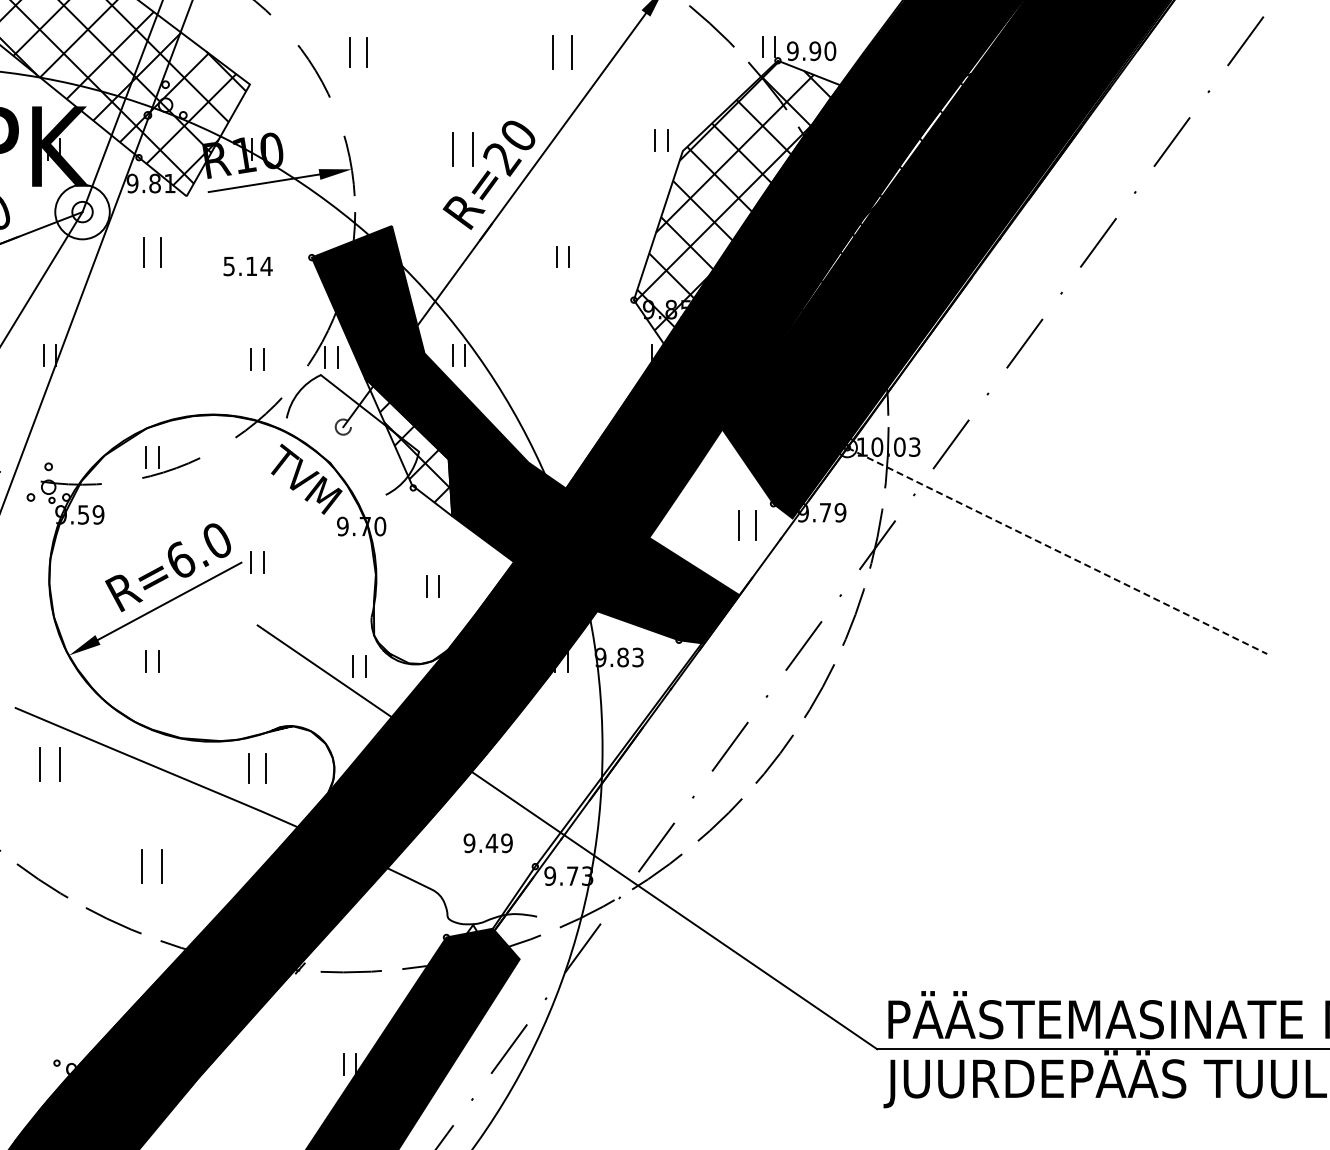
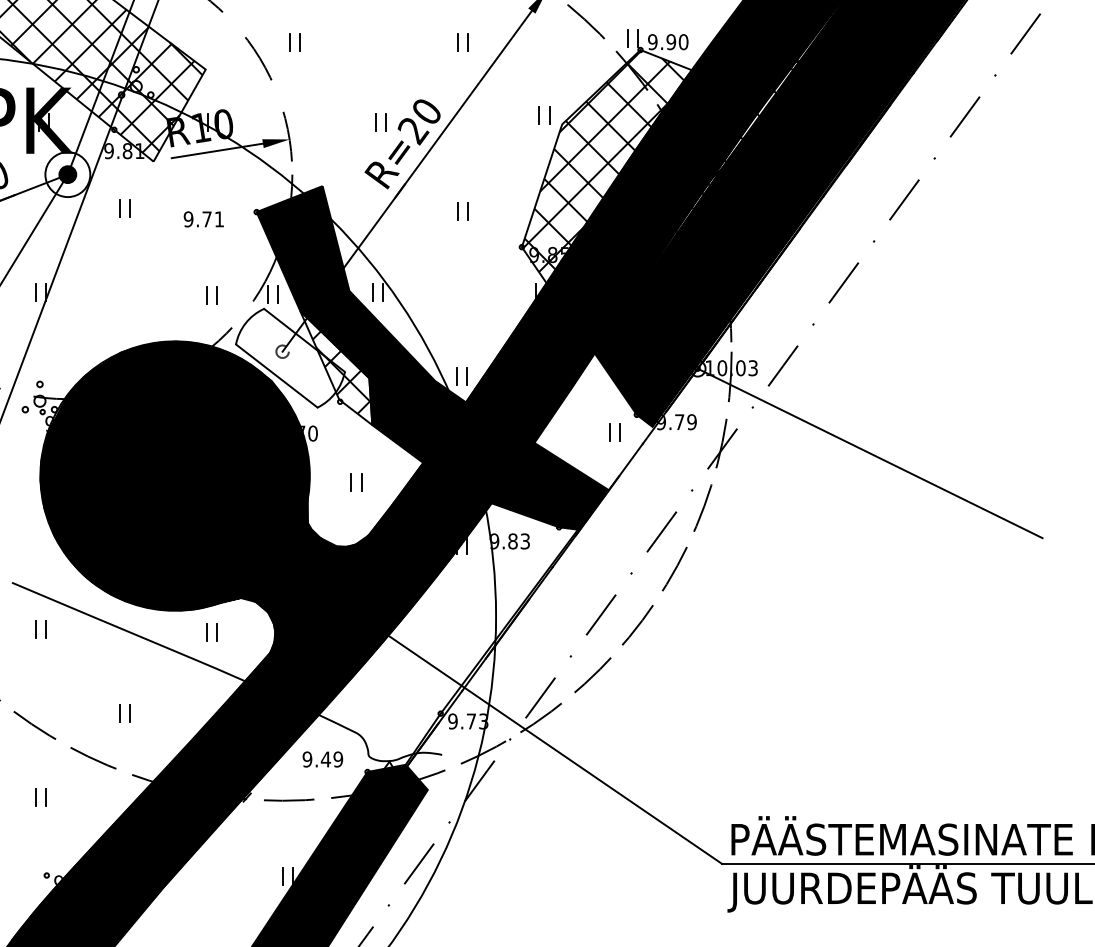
part: (357, 51) -> (294, 42), size x0.71
part: (562, 51) -> (463, 42), size x0.62
part: (462, 149) -> (380, 123), size x0.62
fill: (82, 211) -> (67, 174), added
part: (152, 252) -> (125, 207), size x0.71
text: (247, 265) -> (203, 218), 5.14 -> 9.71
line: (335, 456) -> (276, 375), added
part: (561, 457) -> (462, 376), added
part: (746, 525) -> (614, 432), size x0.71
line: (1057, 550) -> (870, 453), dashed -> solid
fill: (248, 603) -> (204, 496), added
part: (49, 764) -> (40, 629), size x0.62
part: (257, 768) -> (211, 632), size x0.71
text: (487, 843) -> (322, 759), moved
part: (152, 866) -> (125, 713), size x0.62
part: (49, 968) -> (40, 797), added

